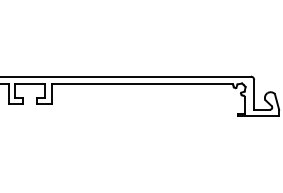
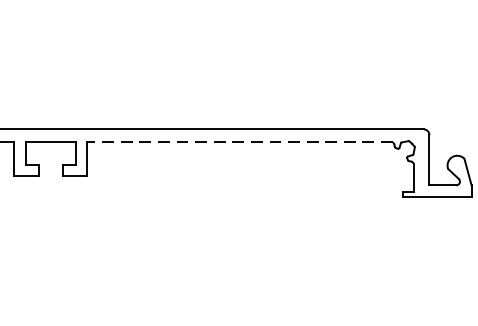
line: (141, 84) -> (239, 142), solid -> dashed

